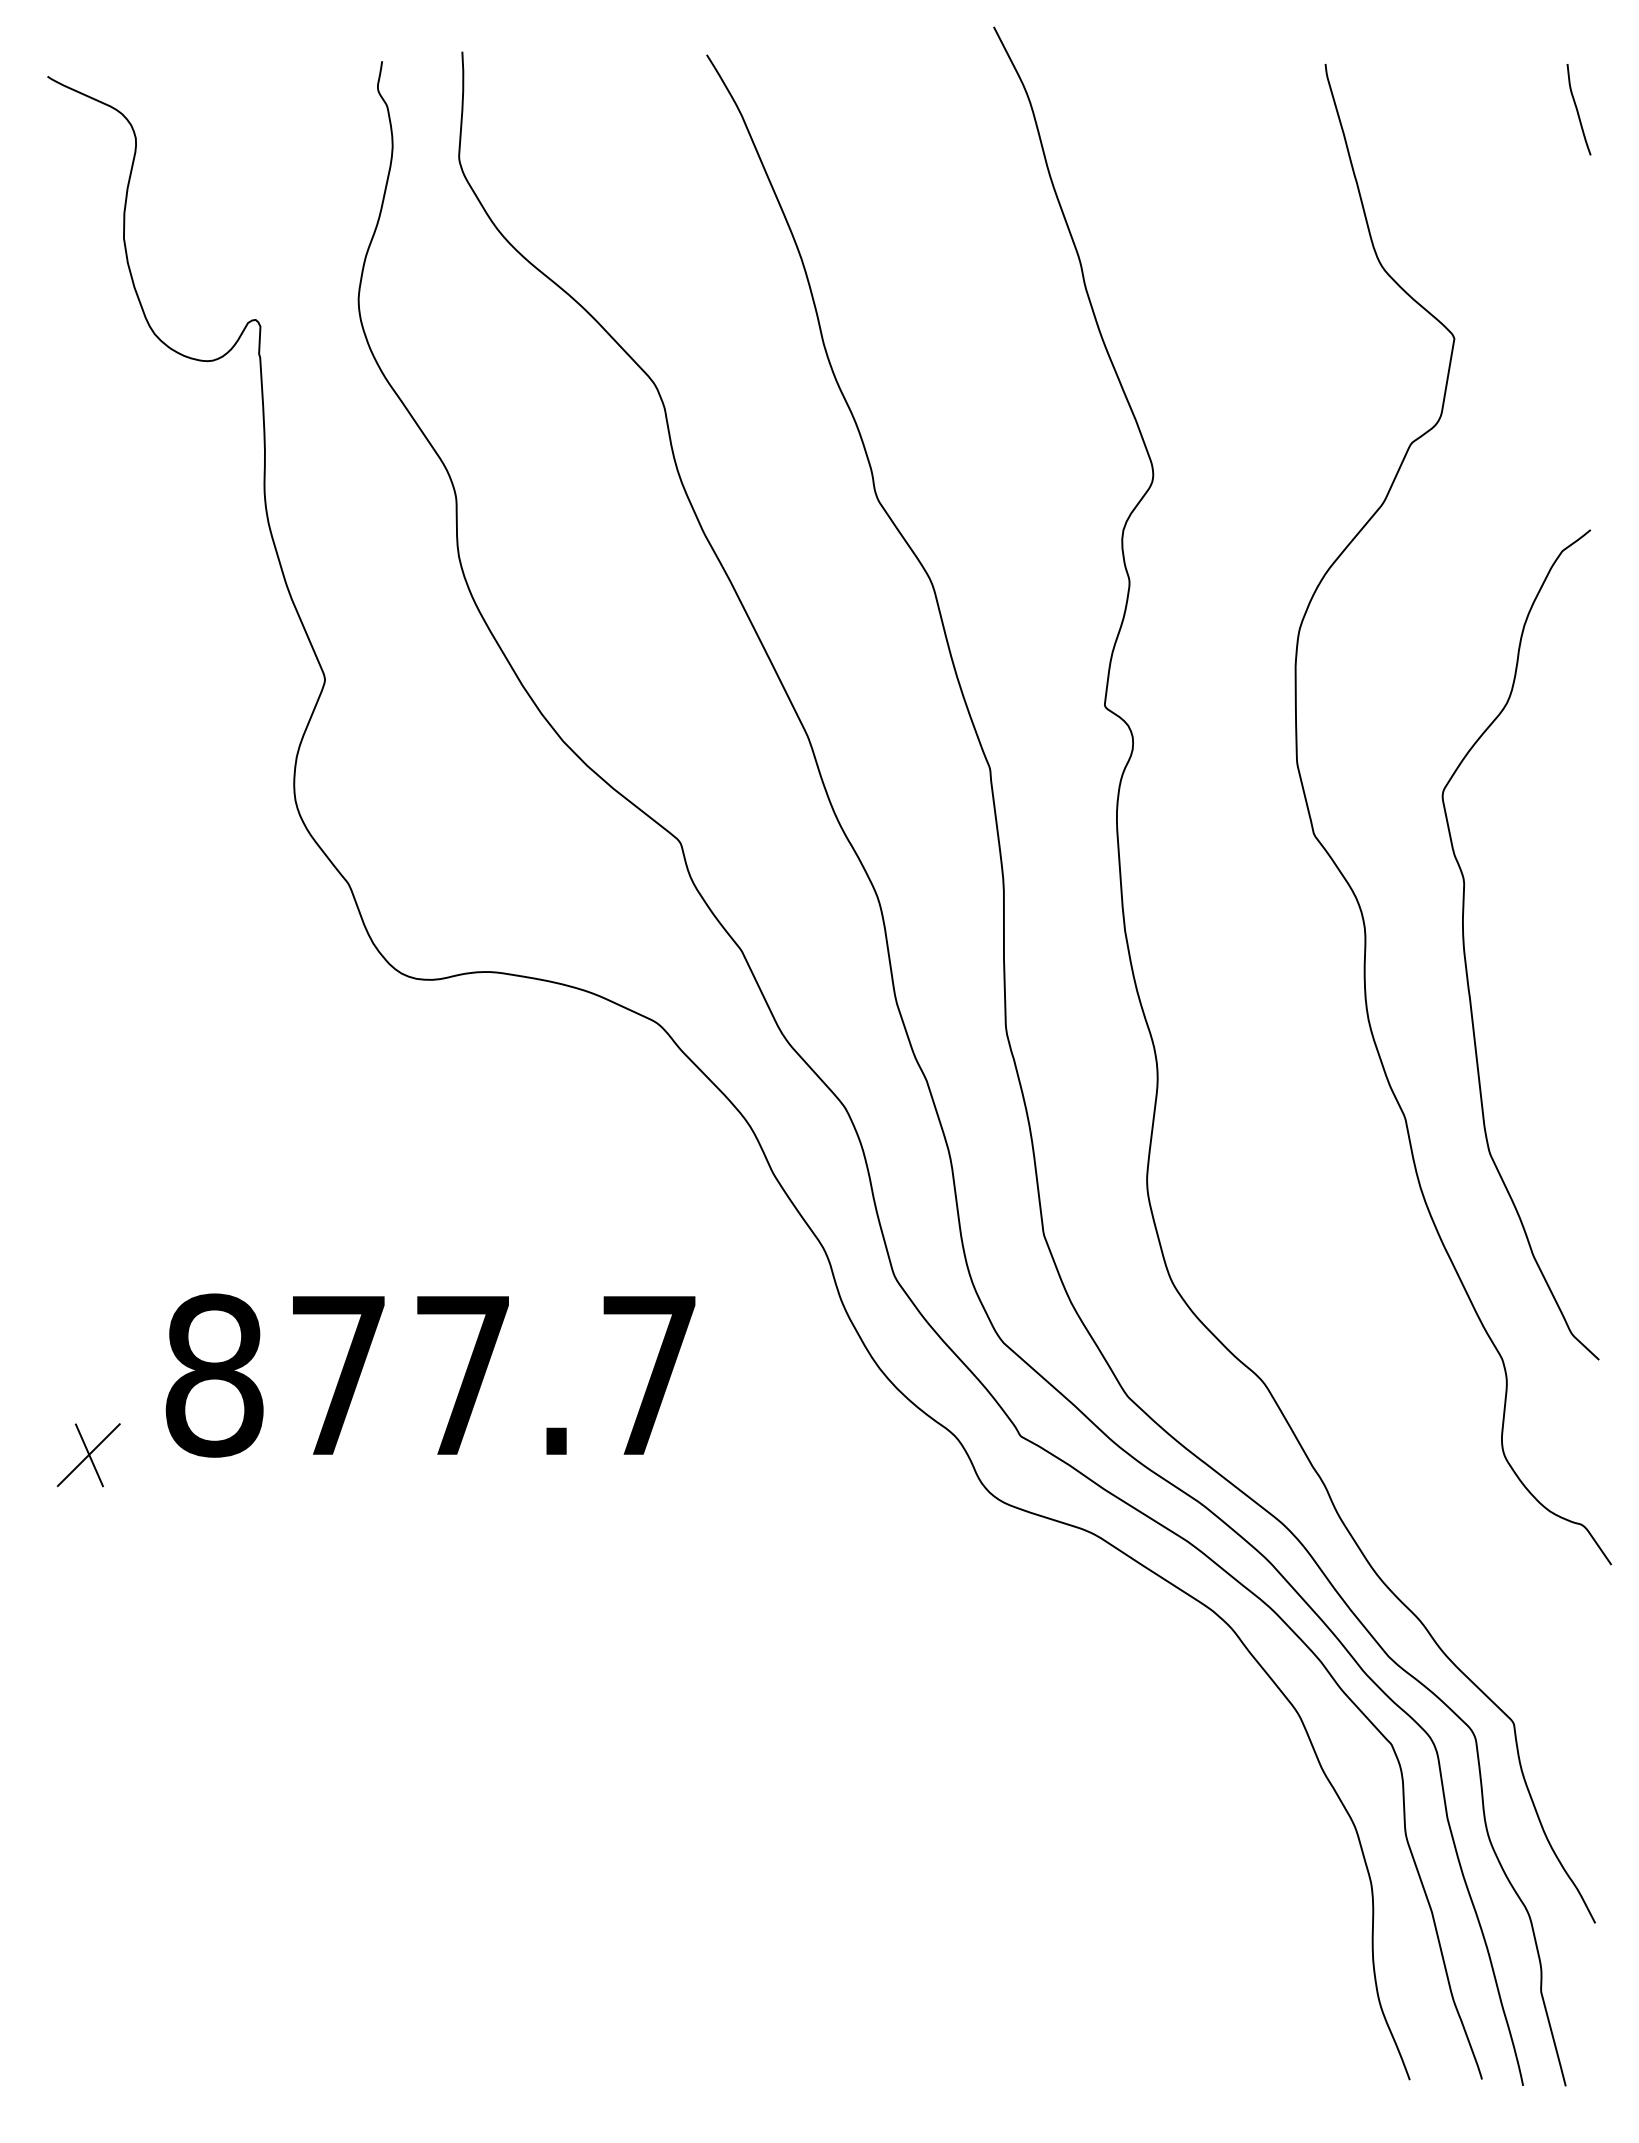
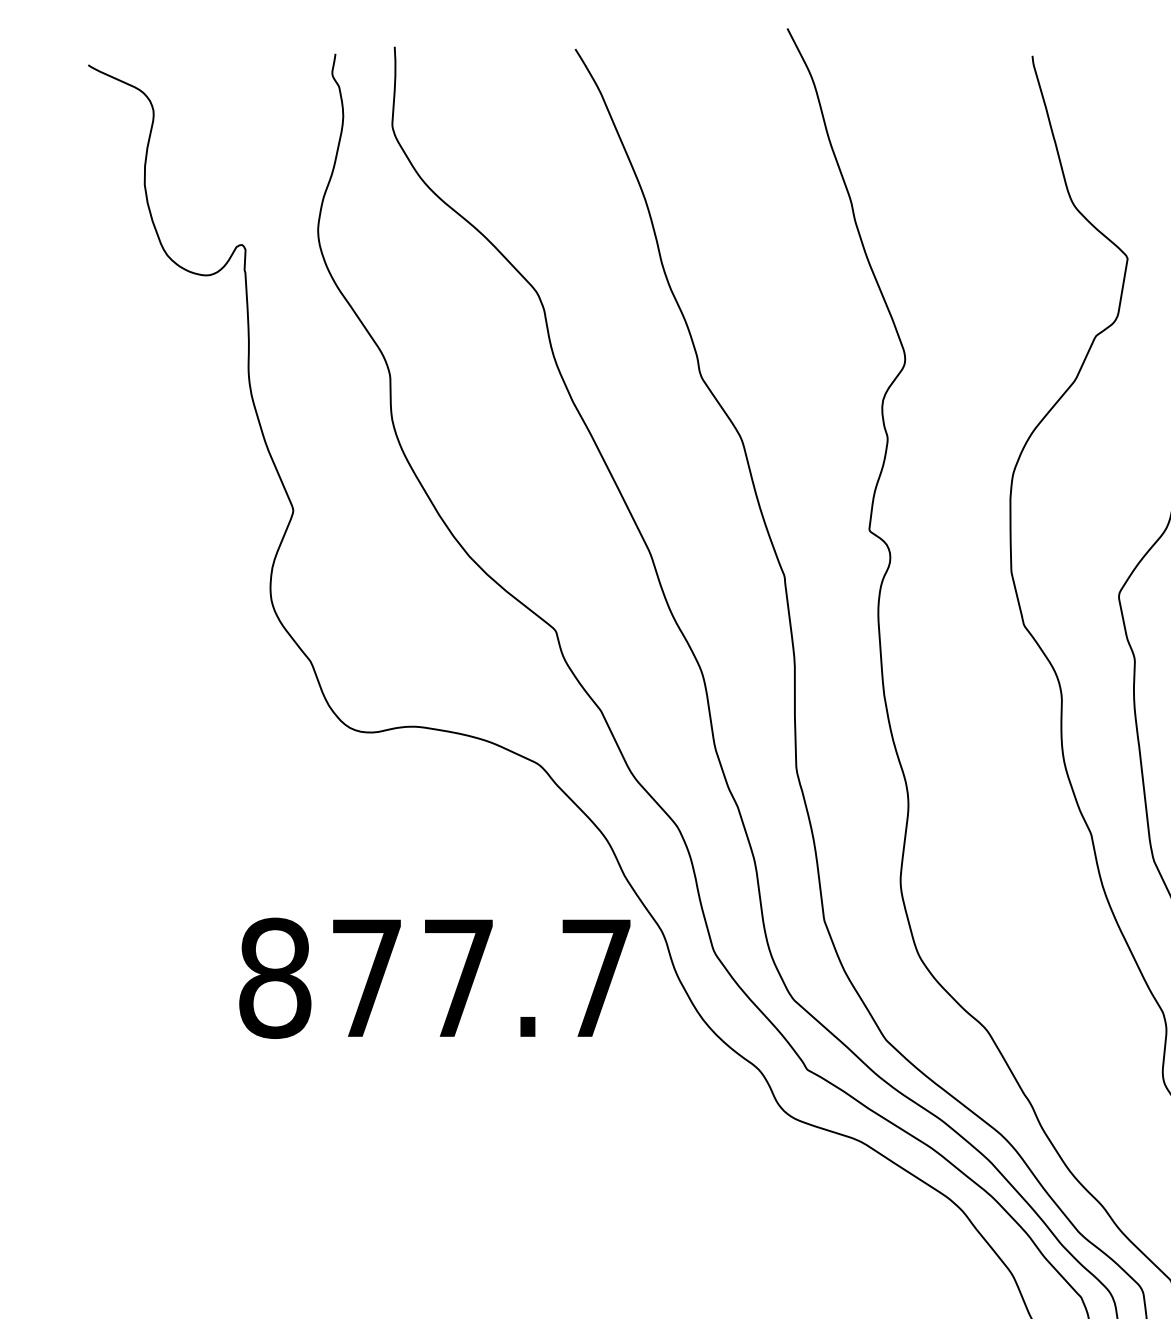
text: (430, 1375) -> (434, 978), moved
part: (88, 1455) -> (118, 1083), removed

